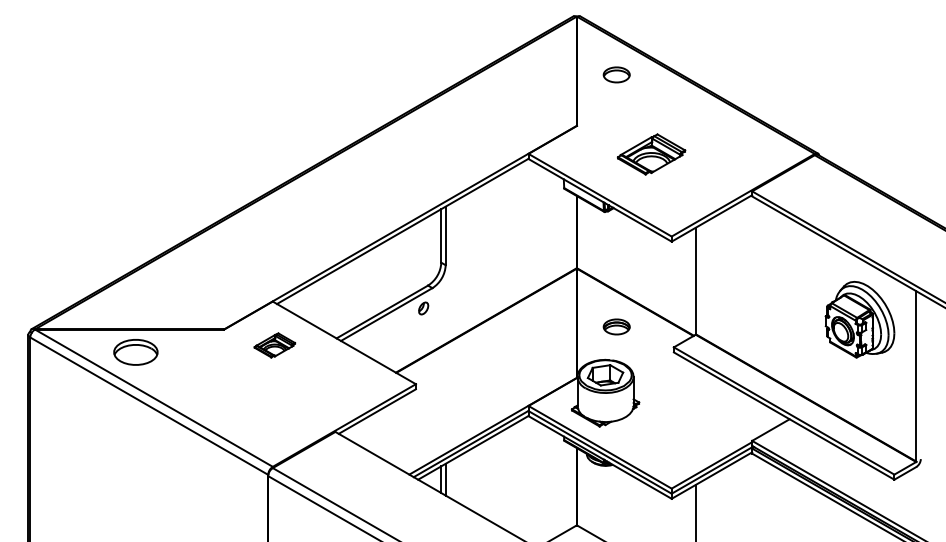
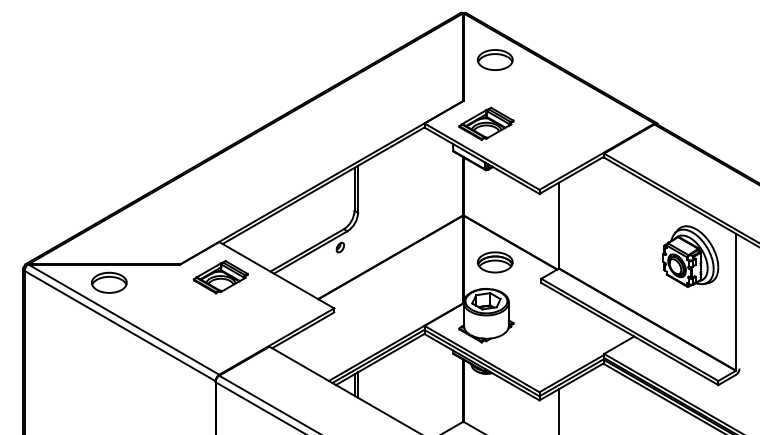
part: (616, 74) -> (495, 59), size x1.67
part: (651, 154) -> (486, 123), moved
part: (616, 326) -> (495, 262), size x1.67
part: (274, 345) -> (220, 277), size x1.67

